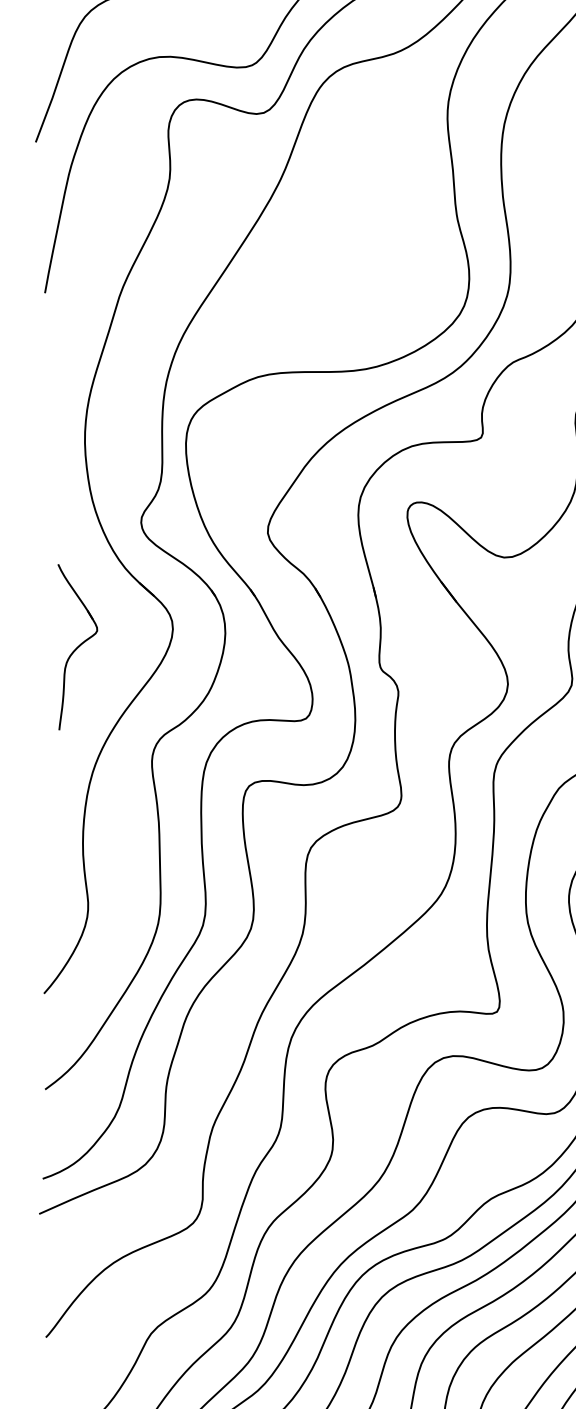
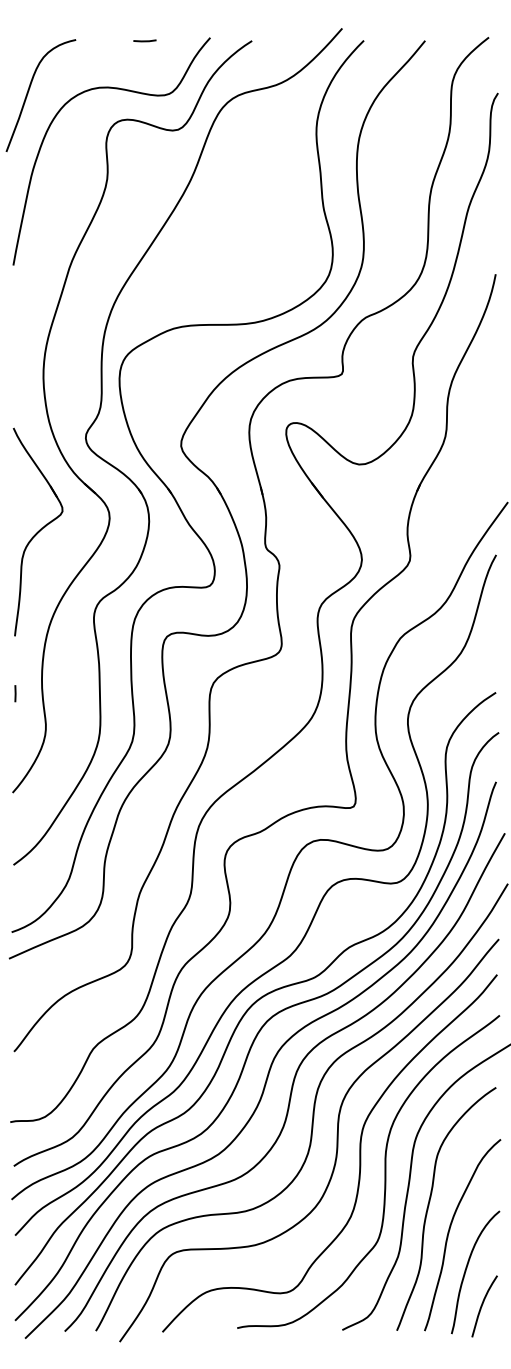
part: (77, 646) -> (37, 531), size x1.67
line: (47, 861) -> (15, 693), added

